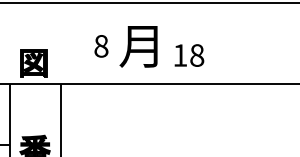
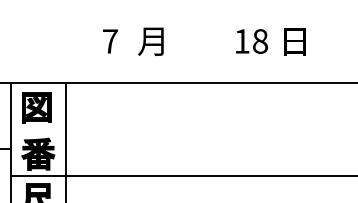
text: (100, 46) -> (109, 41), 8 -> 7
part: (138, 46) -> (150, 41), size x0.62
part: (270, 46) -> (294, 41), added
text: (189, 55) -> (252, 41), moved
part: (33, 62) -> (36, 107), moved

